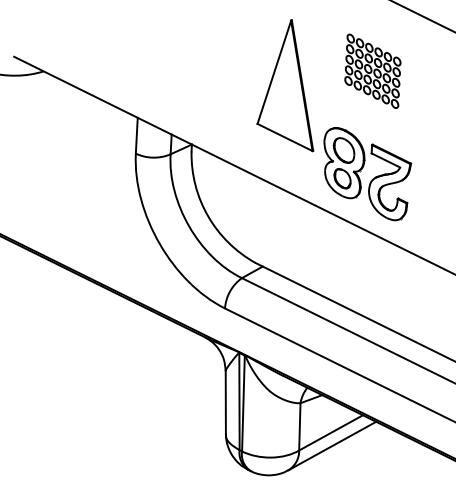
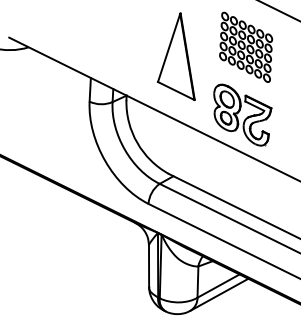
part: (373, 70) -> (246, 46), size x1.43
part: (284, 85) -> (175, 56), moved

